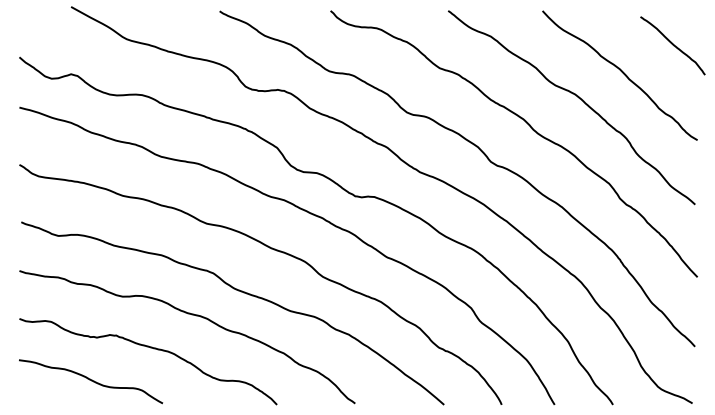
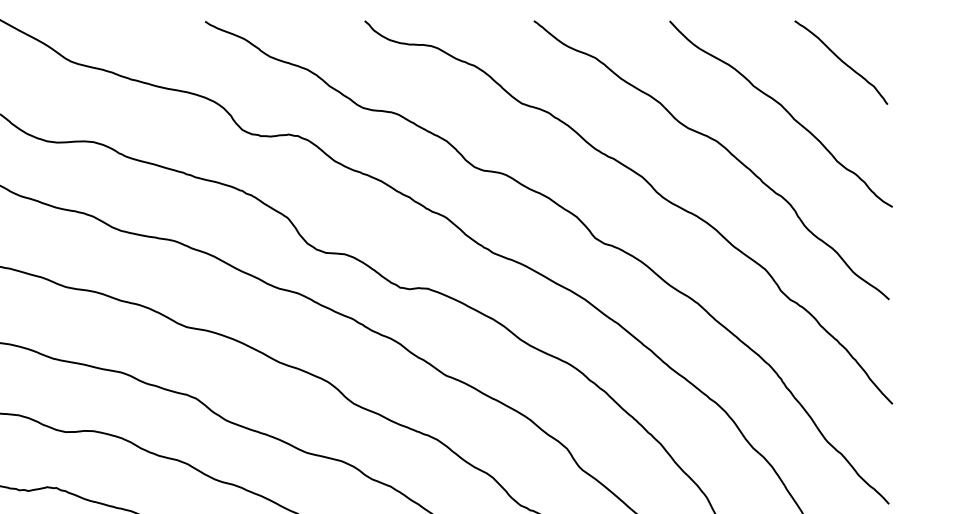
curve: (672, 45) -> (840, 62), moved

